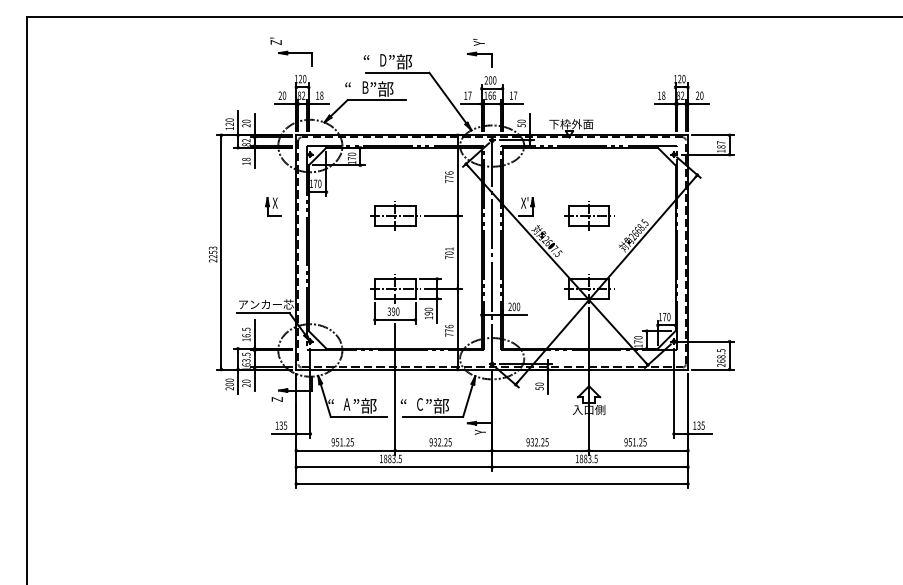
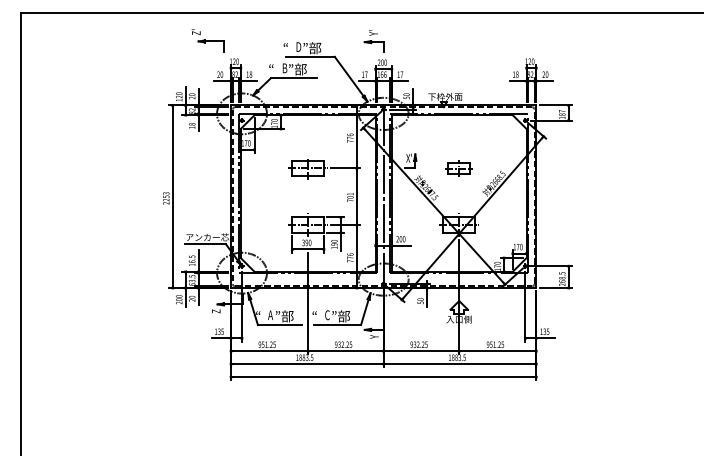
part: (290, 51) -> (207, 40), moved
part: (272, 205) -> (212, 160), removed
part: (588, 217) -> (458, 169), size x0.7

